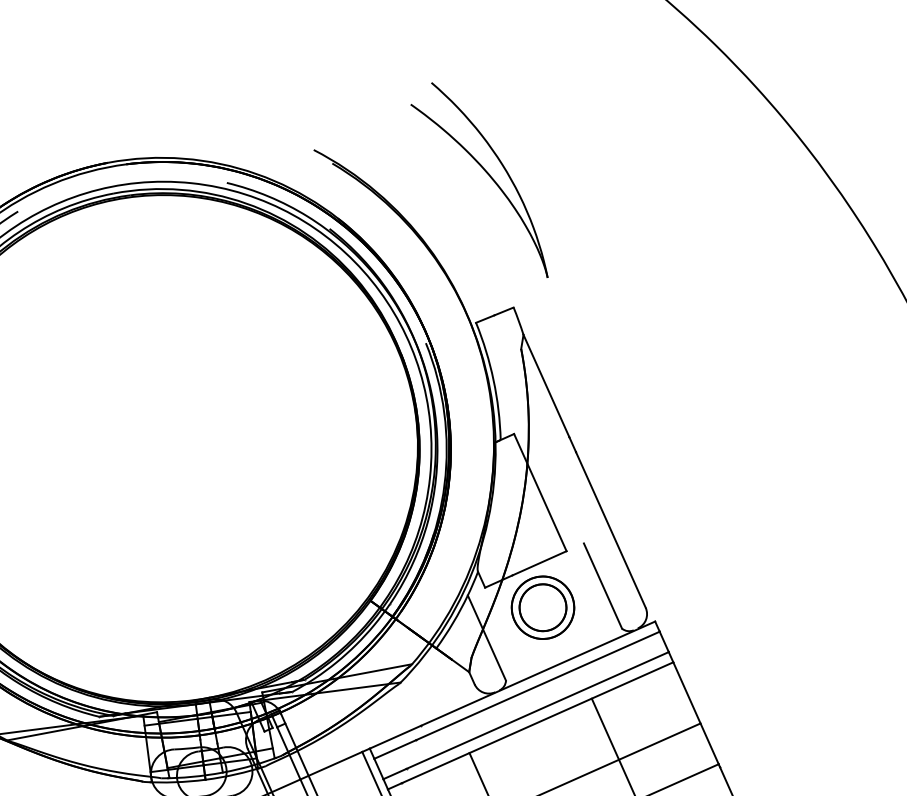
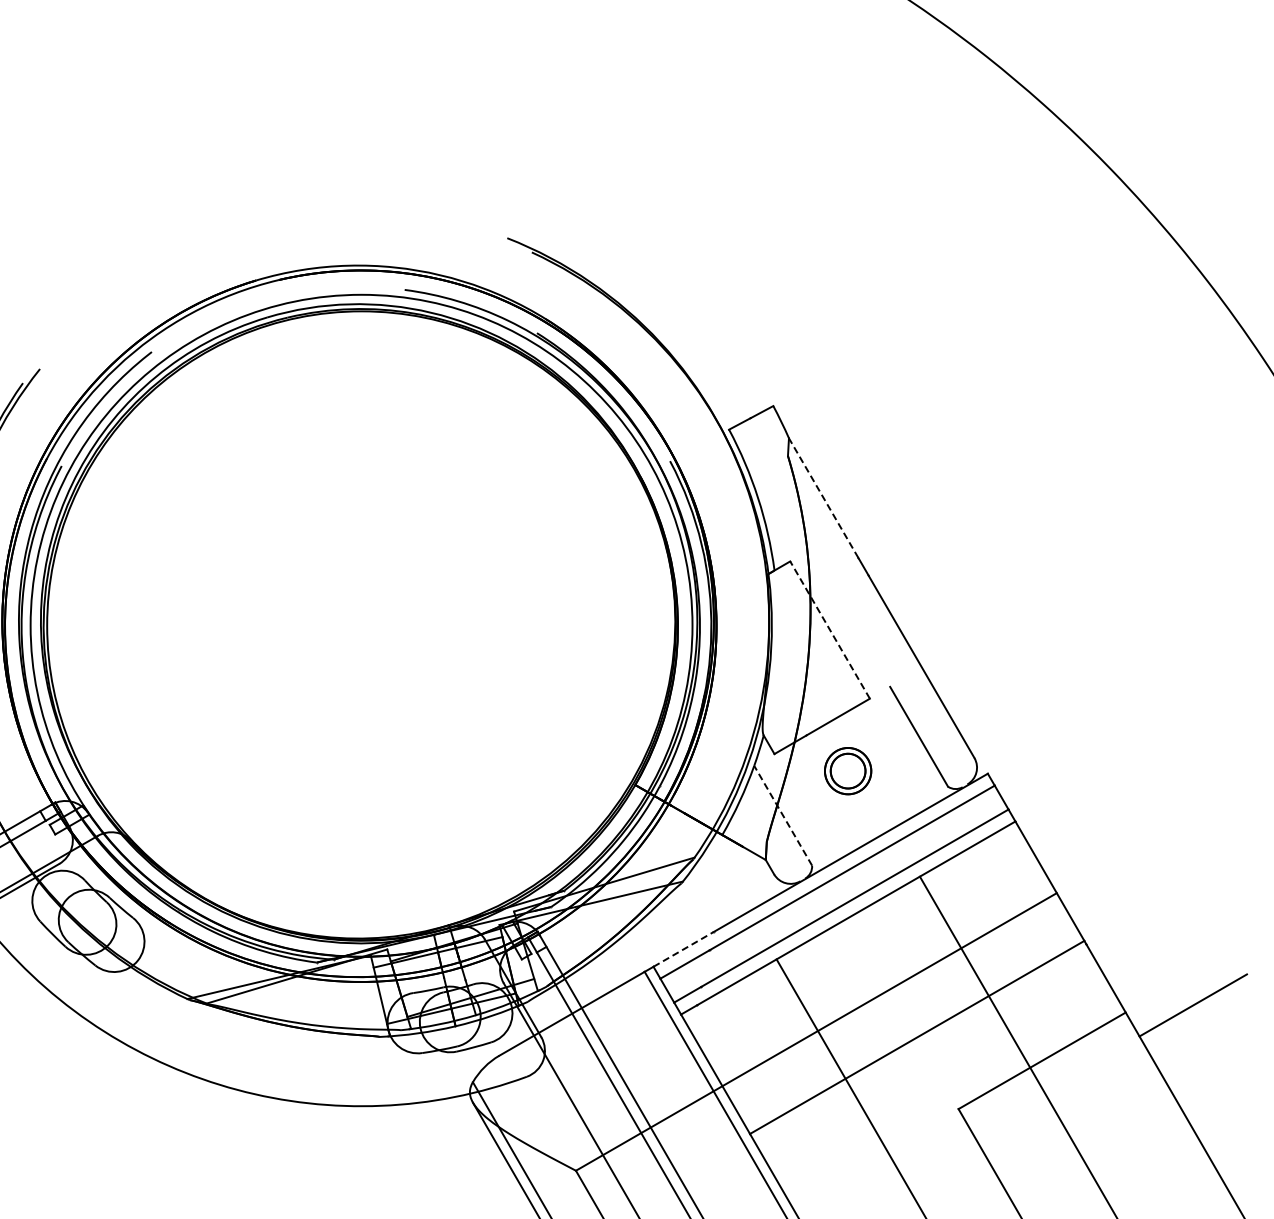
part: (487, 174) -> (723, 245), removed
line: (546, 385) -> (823, 497), solid -> dashed
line: (539, 492) -> (829, 629), solid -> dashed
part: (542, 607) -> (847, 770), size x0.6
line: (487, 637) -> (783, 815), solid -> dashed
line: (395, 737) -> (683, 949), solid -> dashed

